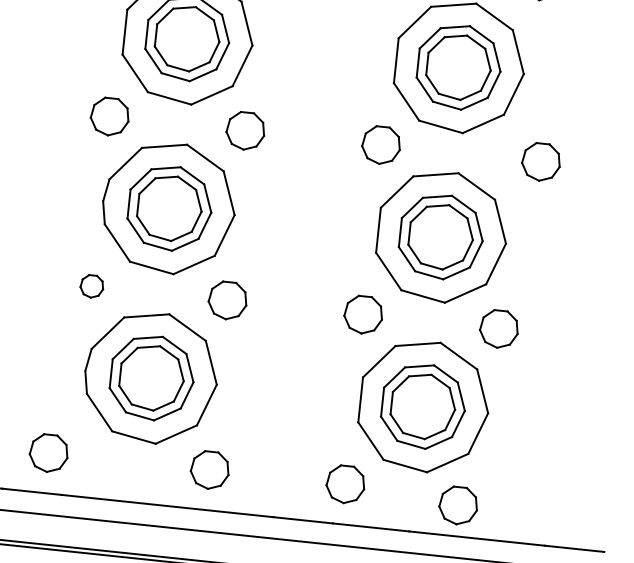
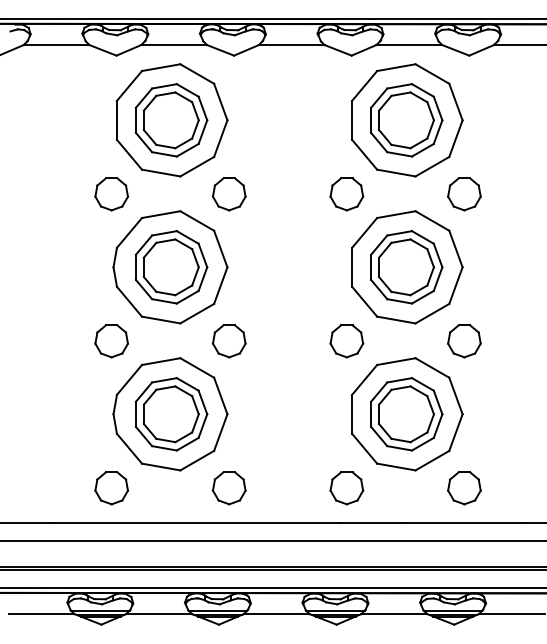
part: (541, 162) -> (464, 194), moved
part: (91, 286) -> (111, 341), size x1.67
part: (48, 453) -> (111, 488), moved
part: (458, 506) -> (464, 488), moved

